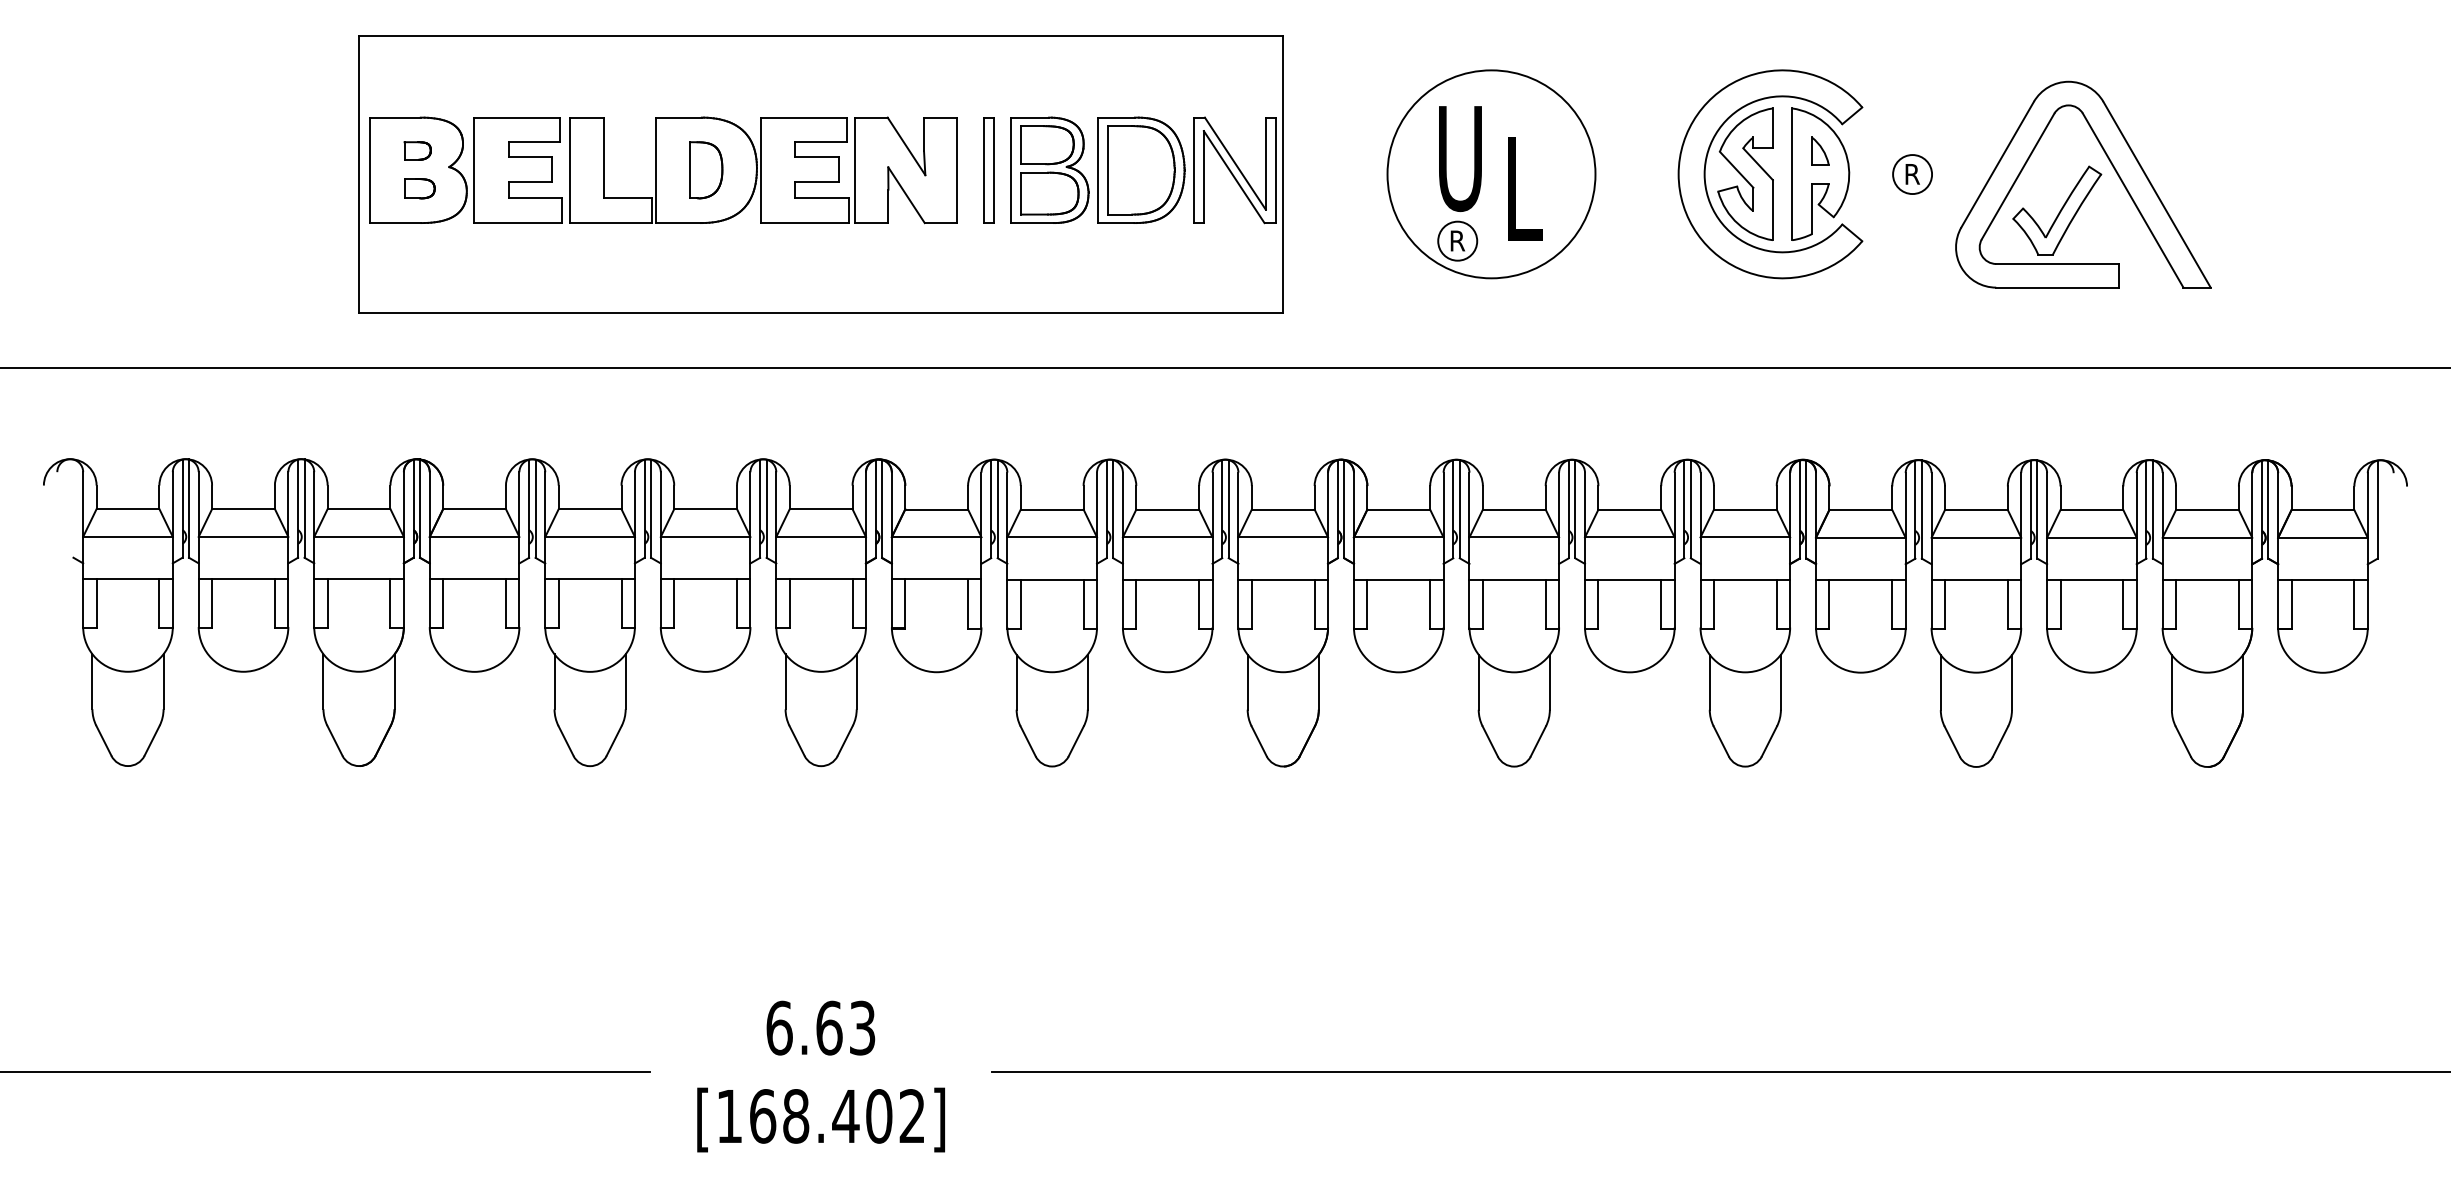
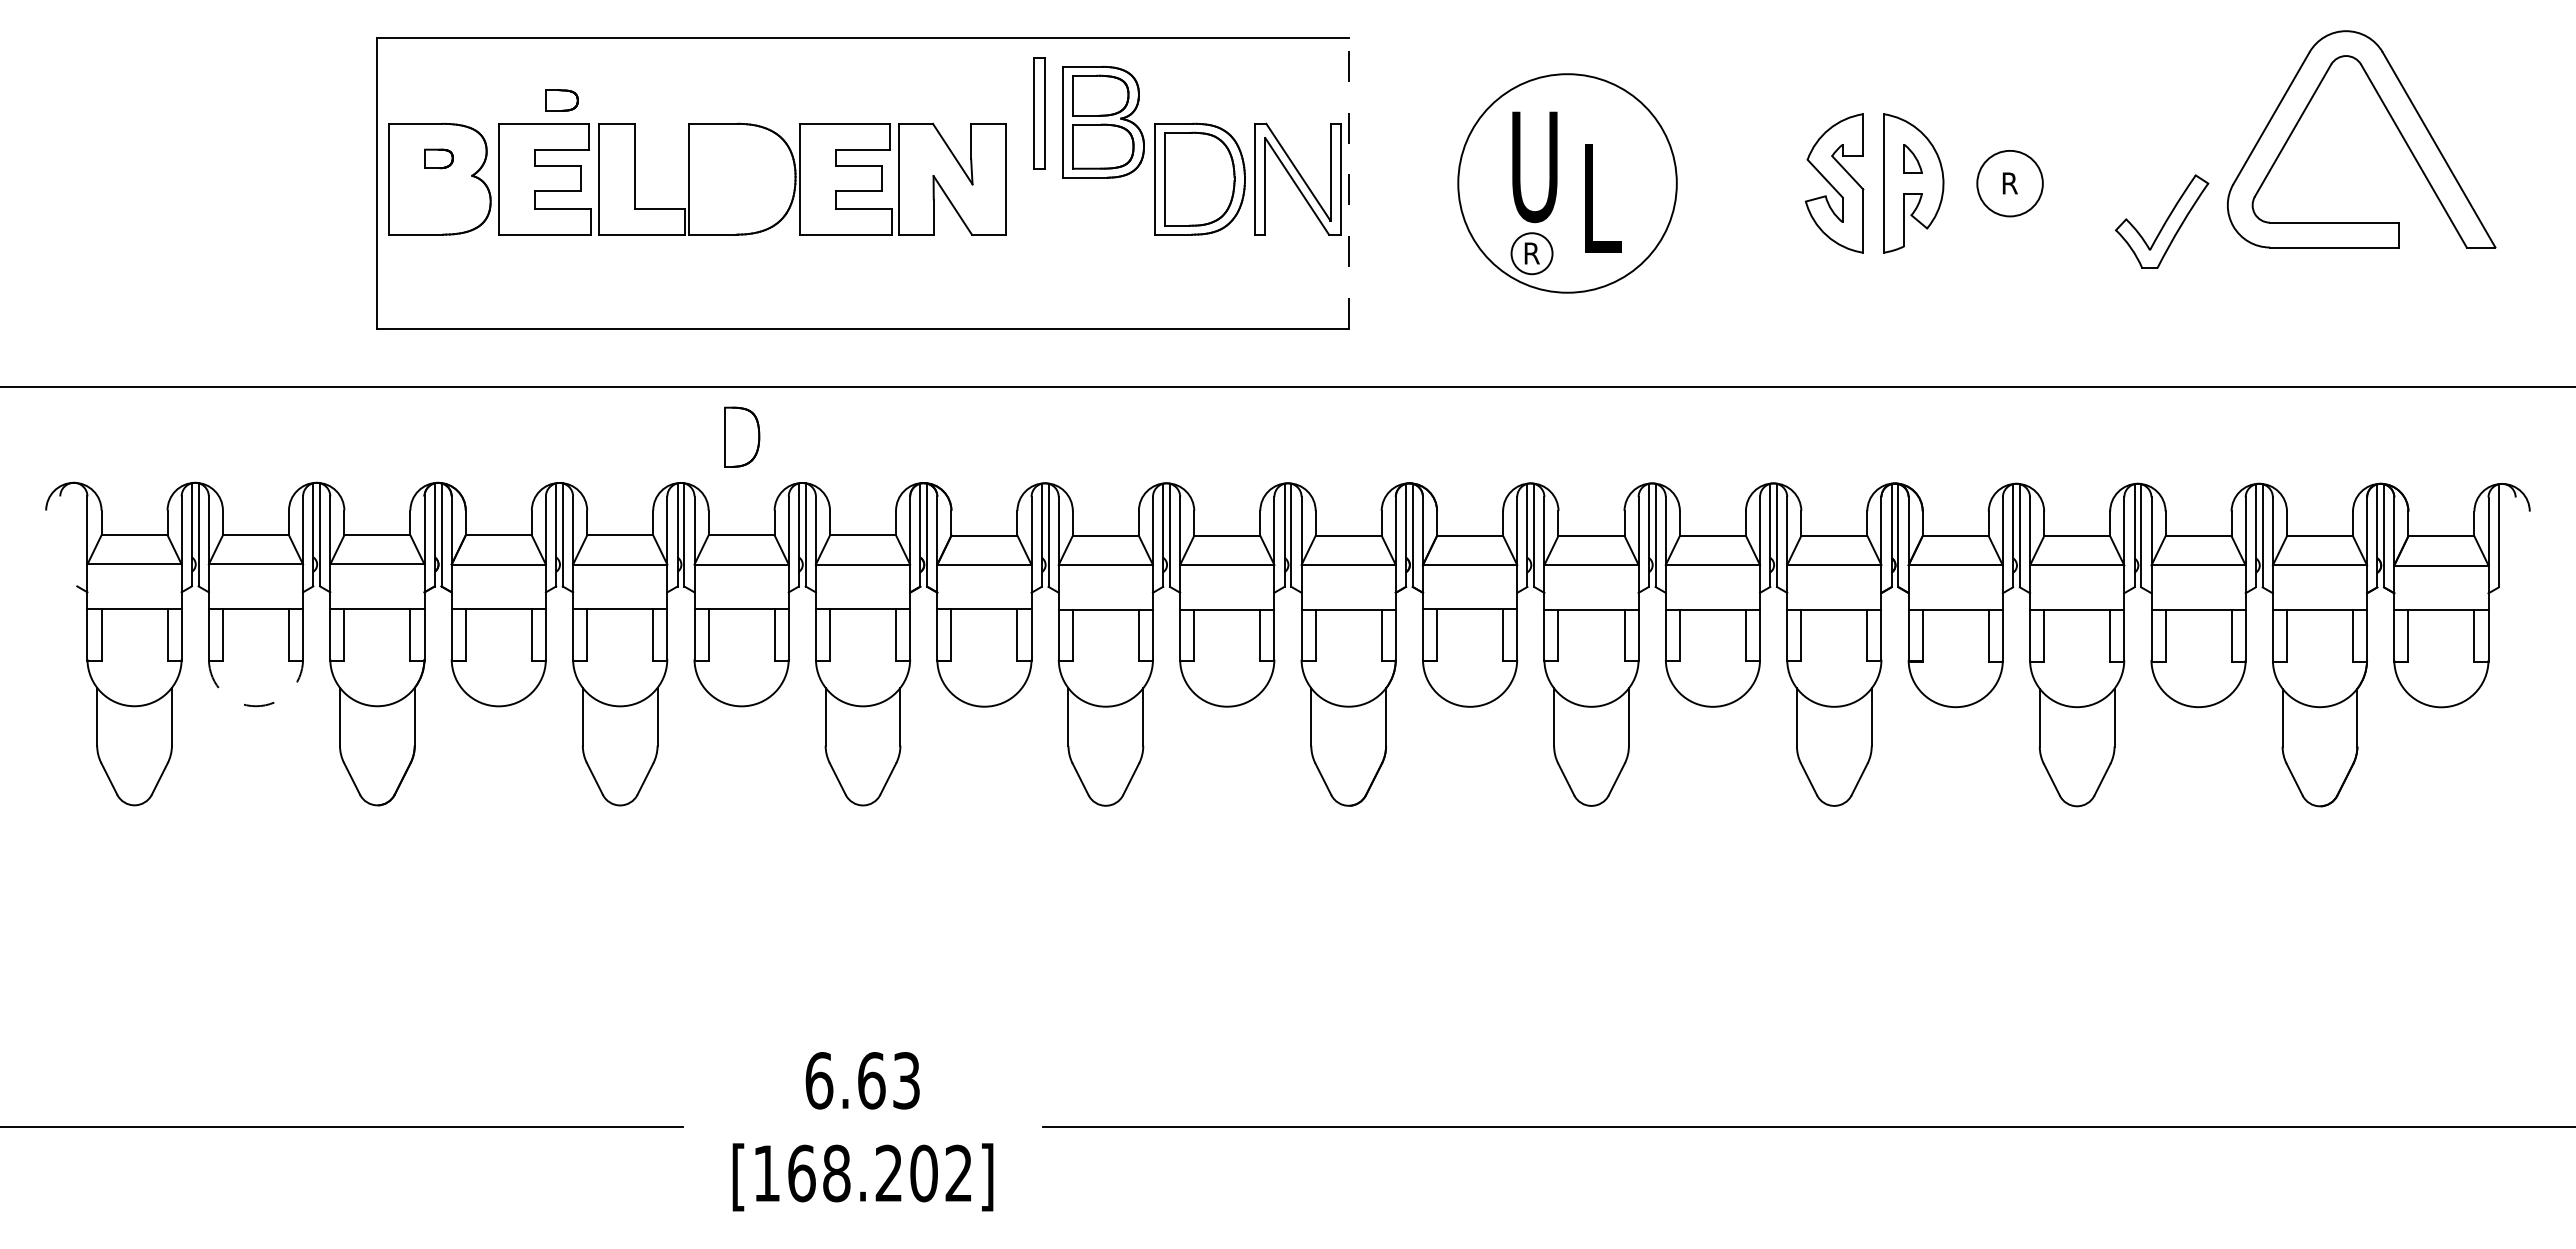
part: (1706, 164) -> (1793, 173), removed
part: (2112, 167) -> (2392, 121), moved
part: (706, 169) -> (742, 436), moved
part: (989, 170) -> (1039, 113), moved
part: (1049, 170) -> (1103, 122), moved
line: (1283, 174) -> (1348, 183), solid -> dashed
circle: (1912, 174) -> (2009, 183), size x1.6
part: (419, 188) -> (561, 100), moved
arc: (243, 672) -> (255, 706), solid -> dashed
text: (845, 1115) -> (888, 1172), [168.402] -> [168.202]

